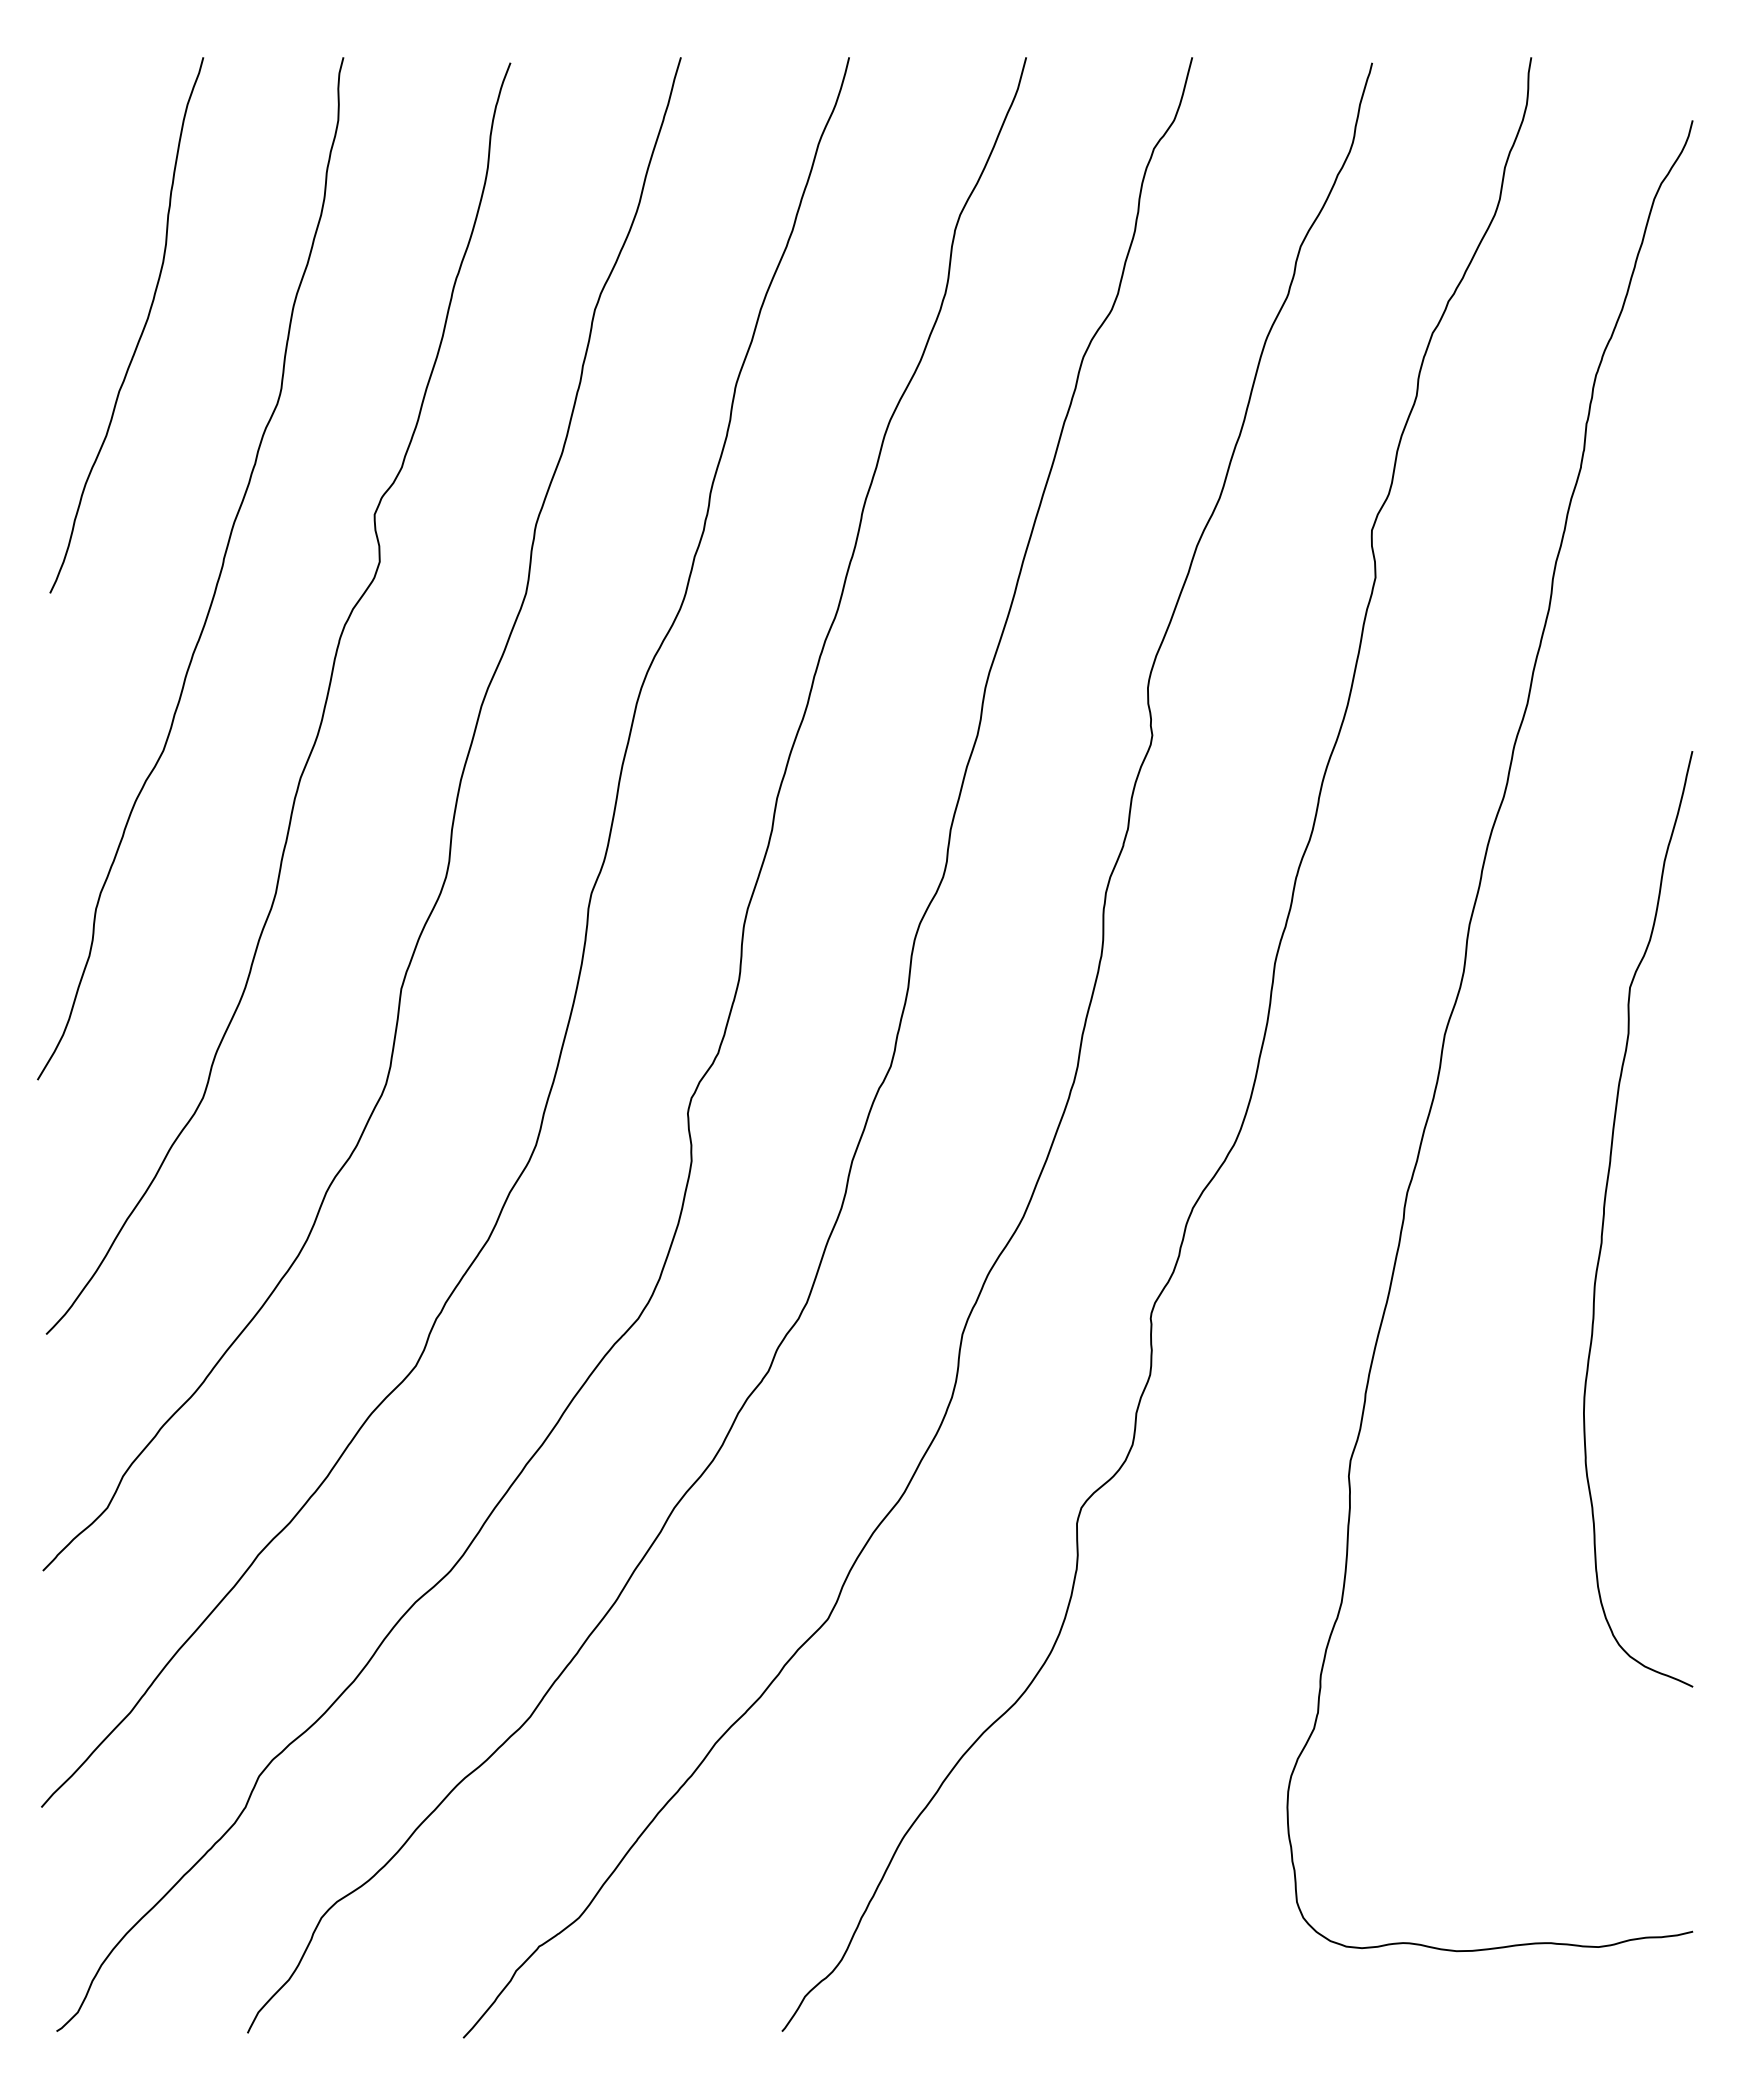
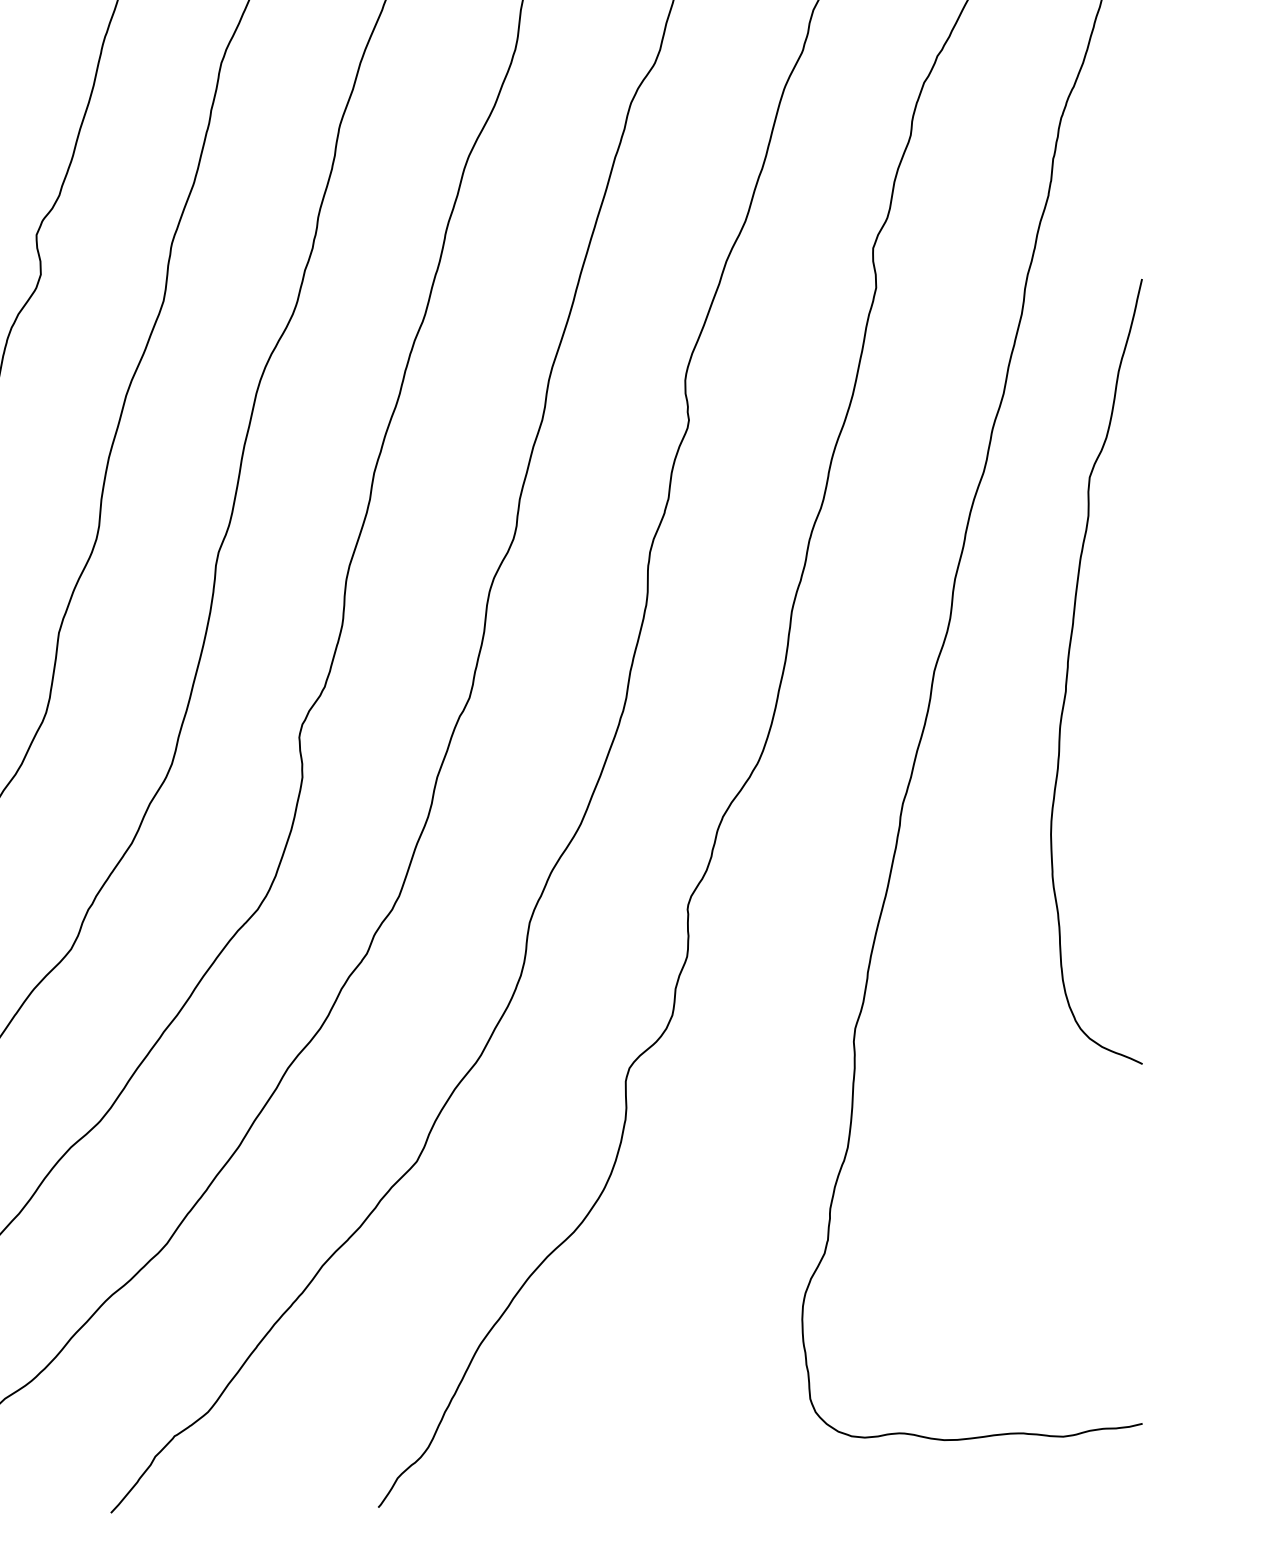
curve: (1604, 1219) -> (1068, 671), moved

